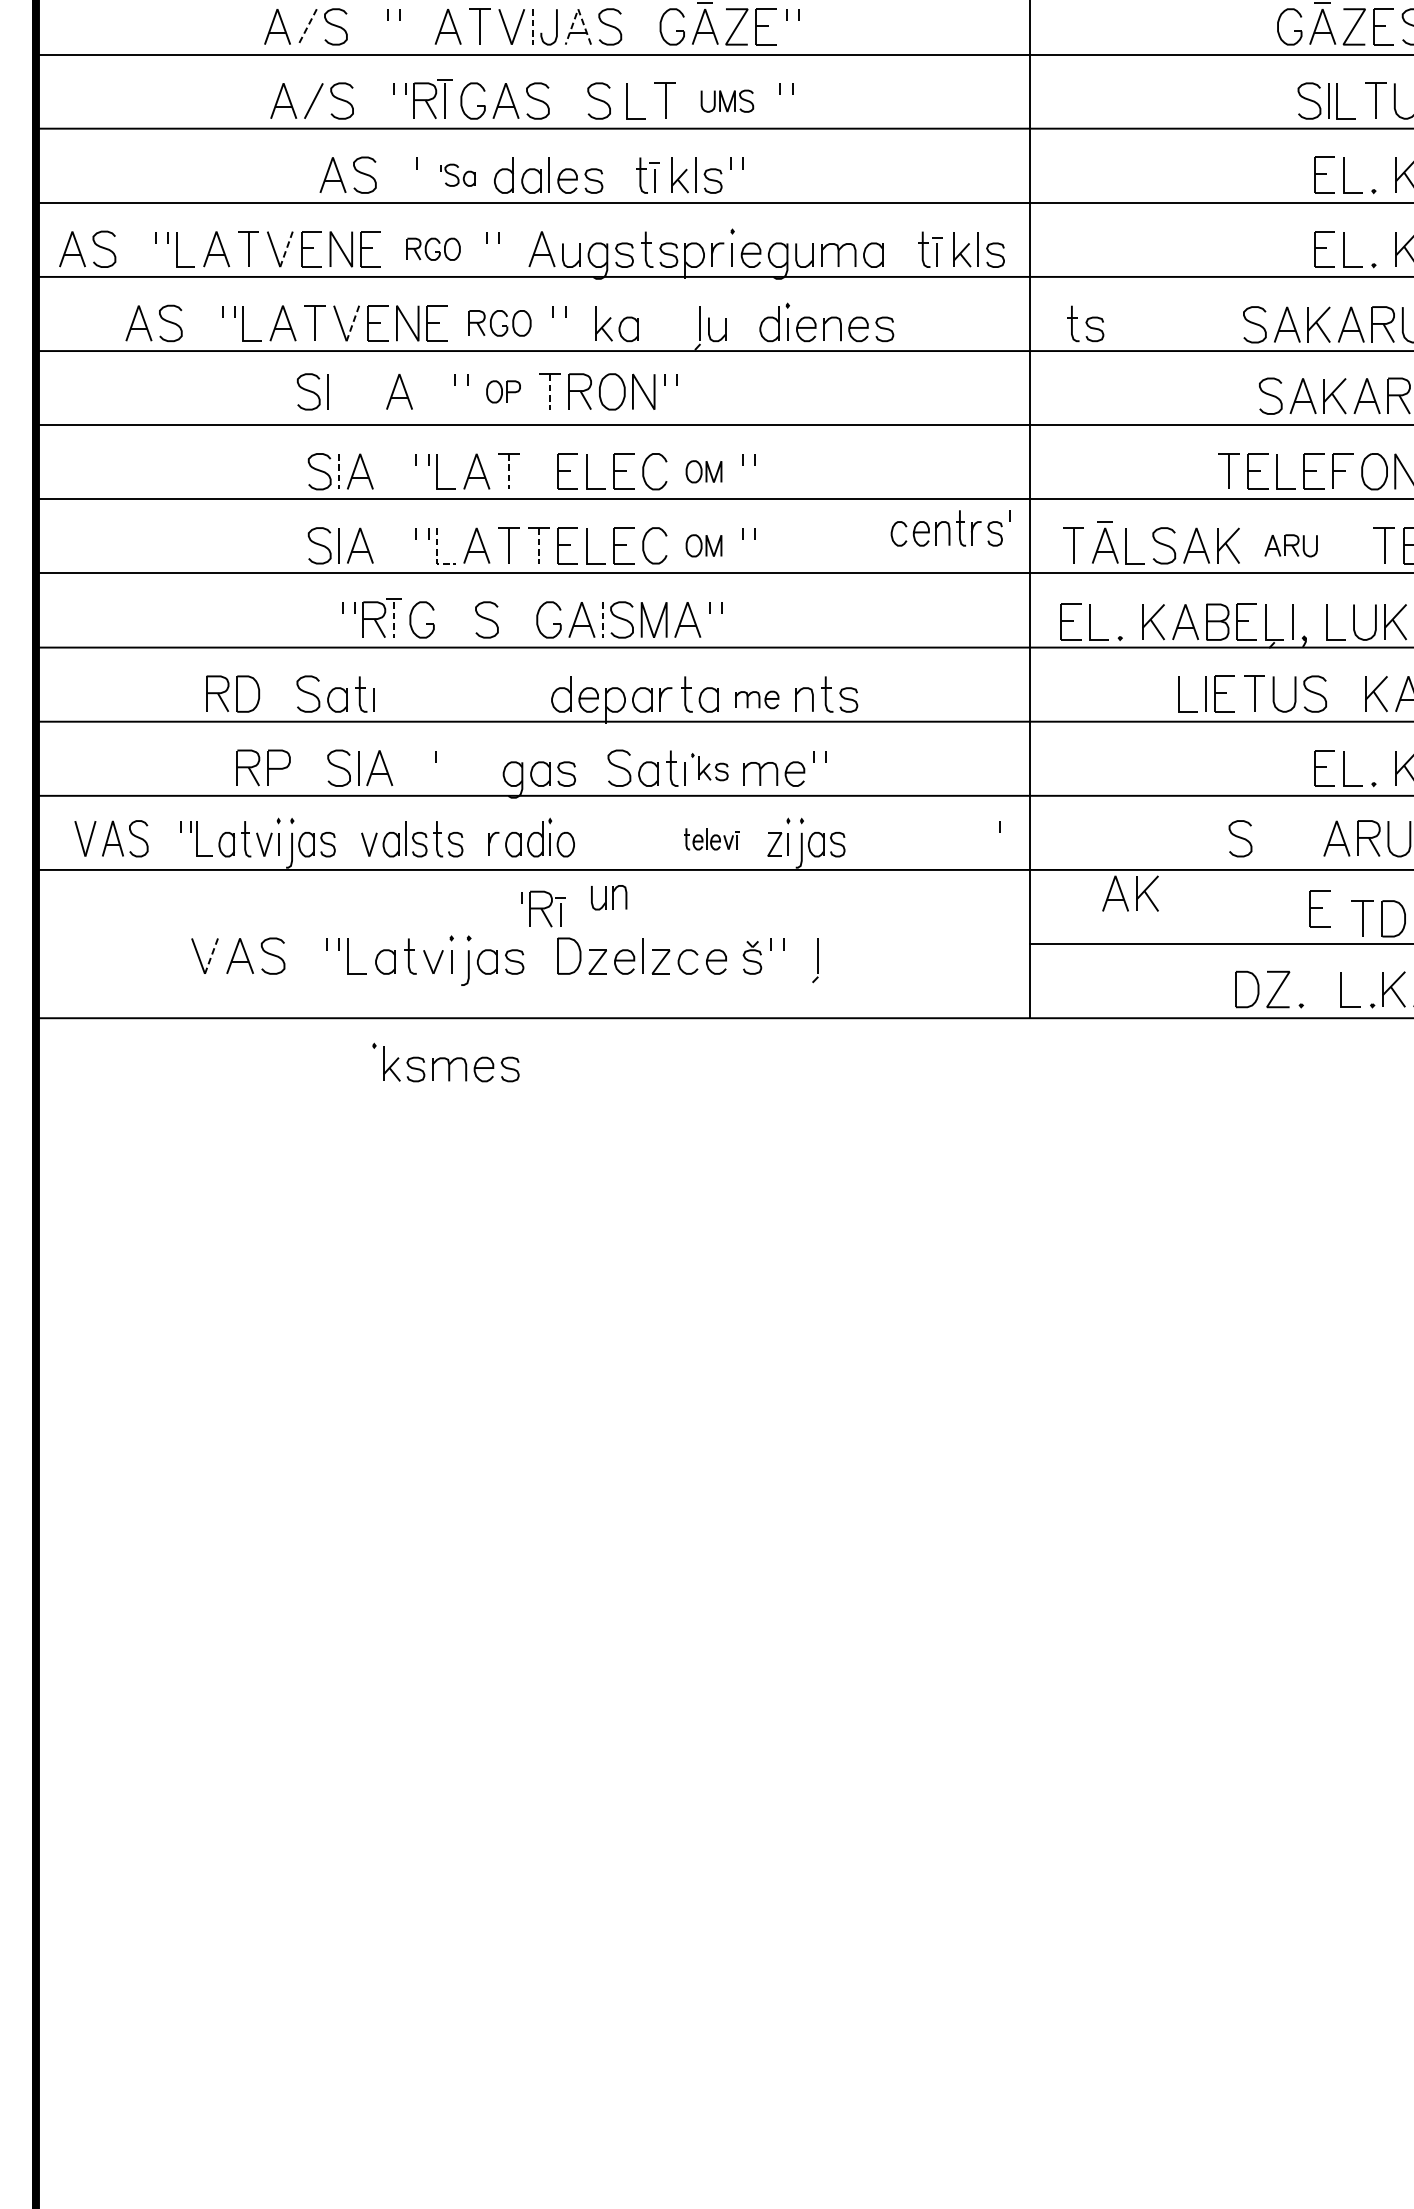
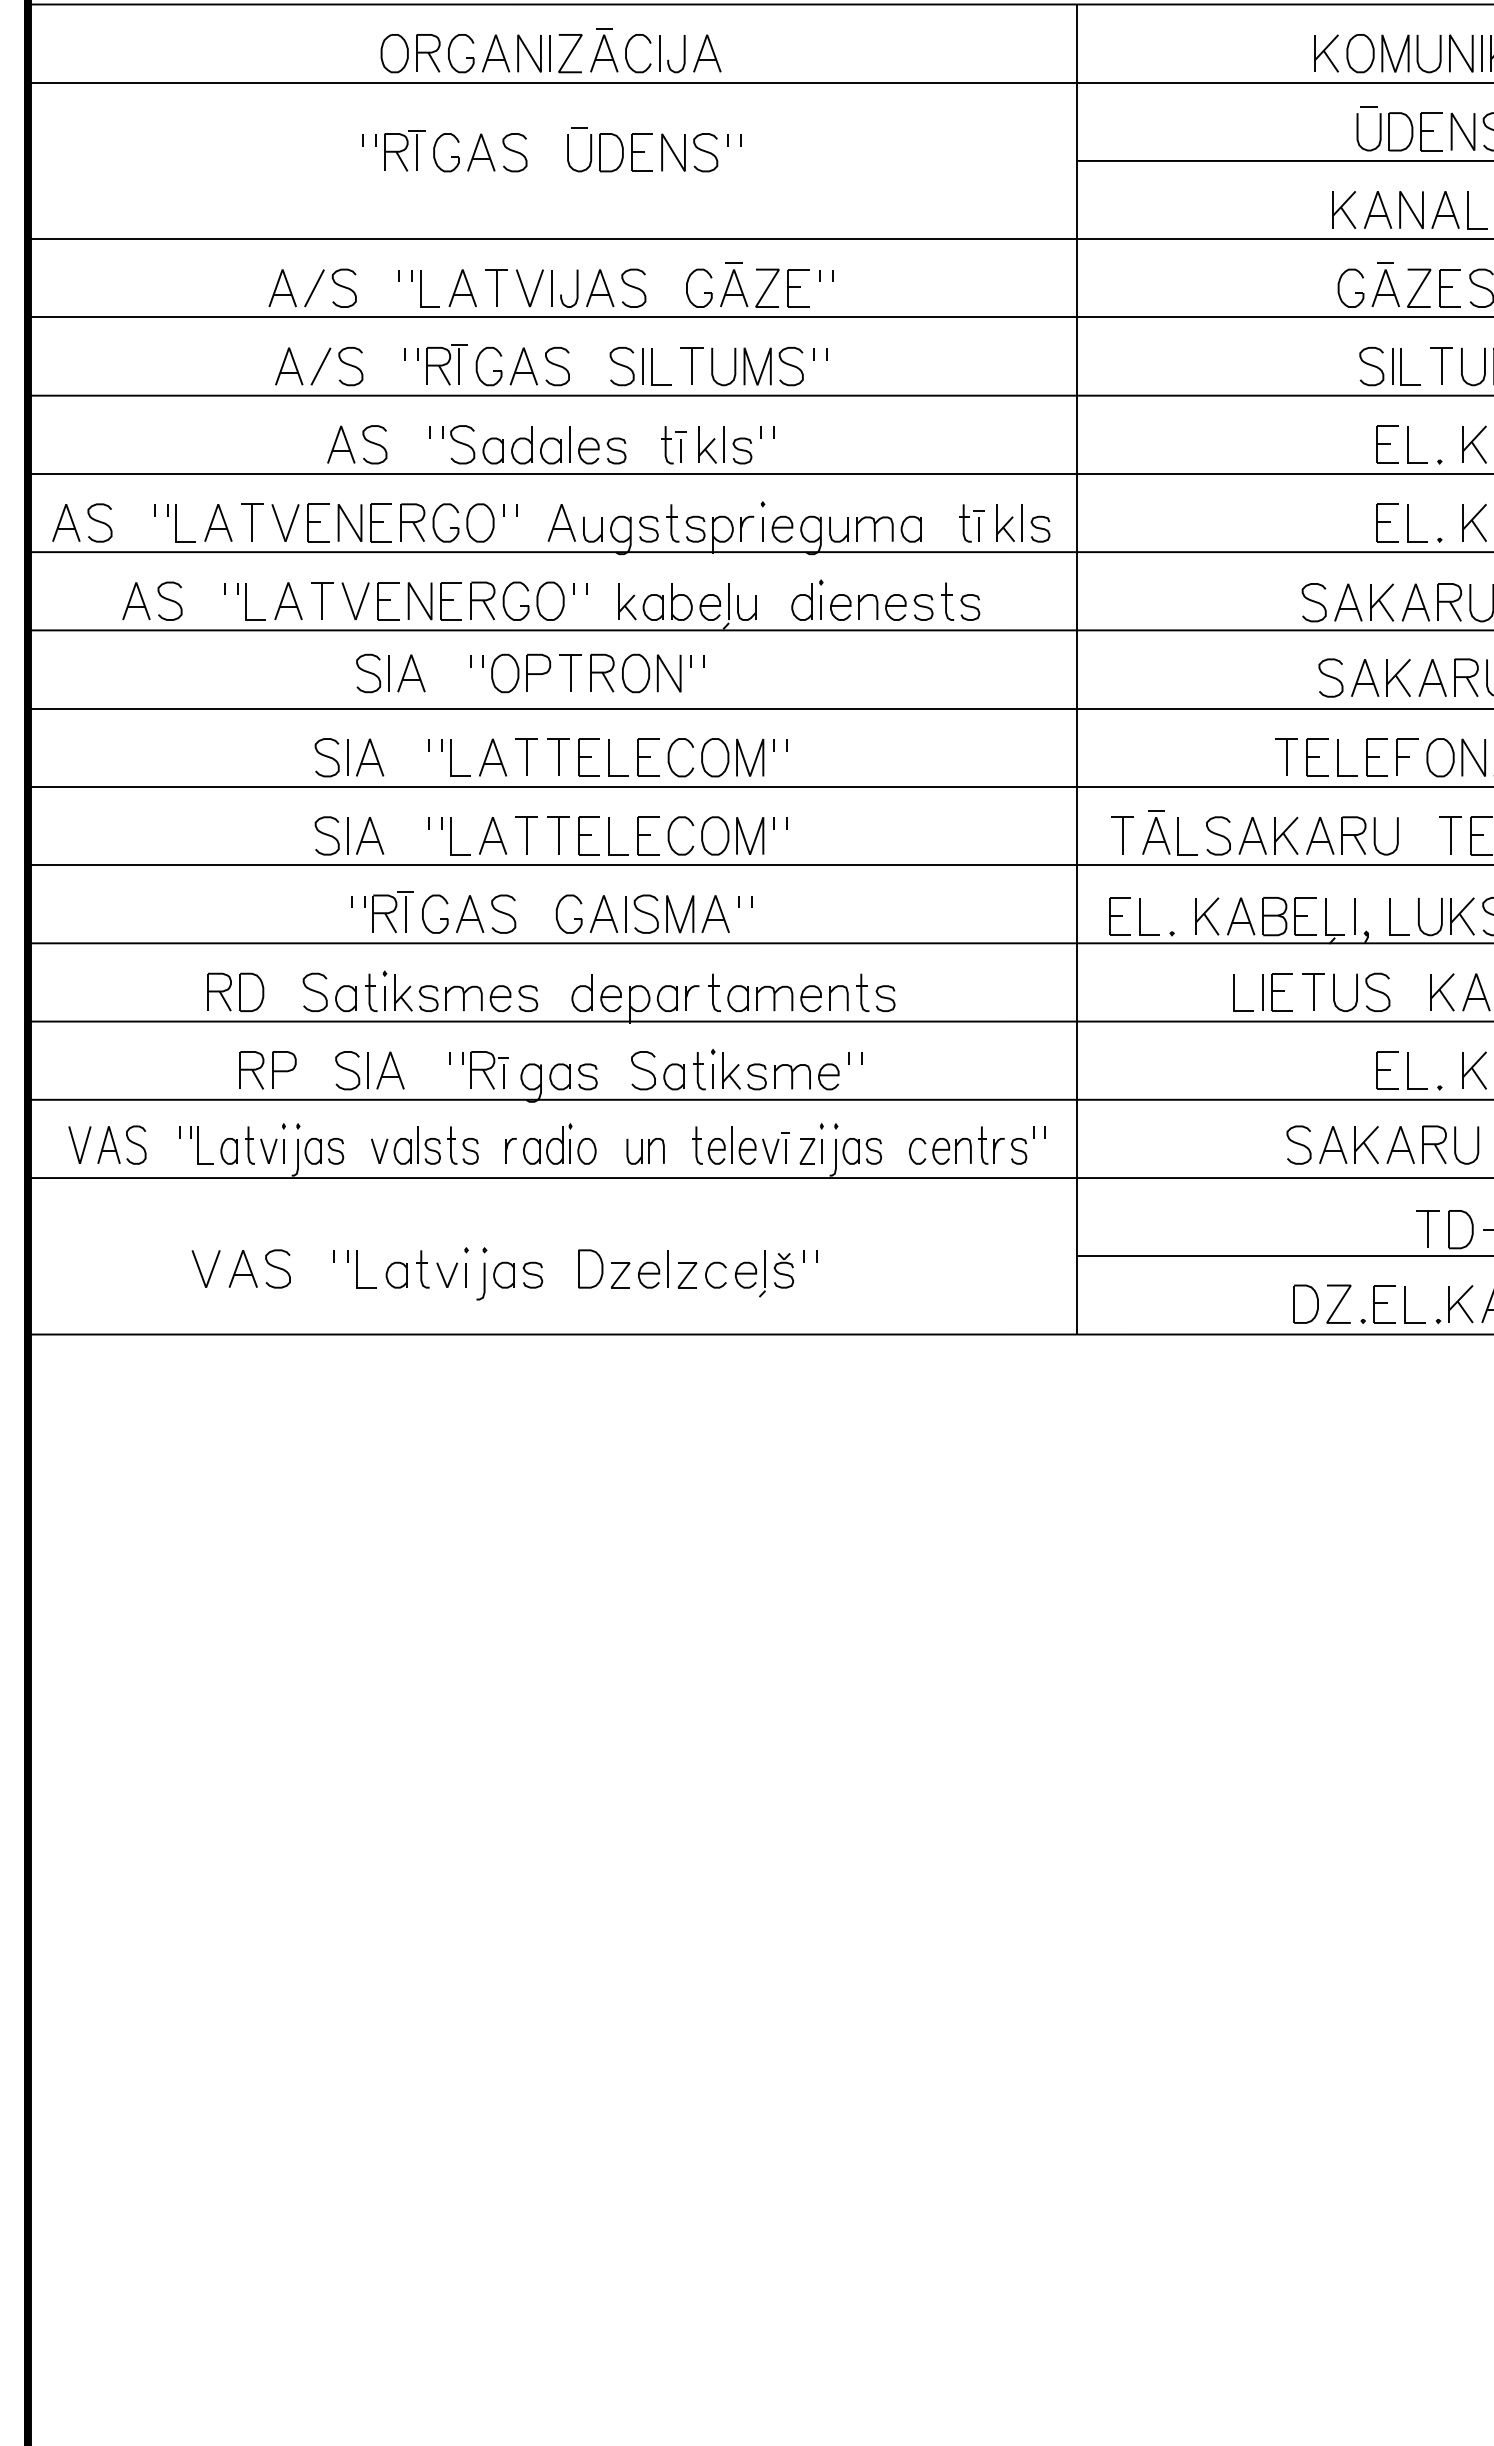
line: (578, 9) -> (600, 269), dashed -> solid
line: (307, 27) -> (314, 288), dashed -> solid
line: (409, 27) -> (421, 288), added
line: (533, 27) -> (552, 288), dashed -> solid
line: (618, 101) -> (642, 366), added
part: (727, 101) -> (757, 366), size x1.67
part: (457, 174) -> (472, 444), size x1.67
part: (433, 248) -> (447, 522), size x1.67
line: (286, 249) -> (292, 523), dashed -> solid
part: (500, 322) -> (517, 600), size x1.43
line: (353, 323) -> (362, 601), dashed -> solid
part: (668, 323) -> (695, 601), added
part: (1085, 323) -> (960, 601), moved
part: (312, 391) -> (372, 673), moved
part: (503, 391) -> (521, 673), size x1.67
line: (550, 391) -> (570, 673), dashed -> solid
part: (538, 470) -> (558, 756), added
line: (338, 471) -> (347, 757), dashed -> solid
line: (508, 471) -> (526, 757), dashed -> solid
part: (703, 471) -> (732, 757), size x1.67
part: (950, 528) -> (971, 1145), moved
line: (538, 545) -> (558, 835), dashed -> solid
part: (703, 545) -> (732, 835), size x1.67
part: (1291, 545) -> (1352, 835), size x1.67
line: (436, 555) -> (450, 846), dashed -> solid
part: (455, 619) -> (470, 913), added
line: (393, 620) -> (405, 914), dashed -> solid
line: (603, 620) -> (626, 914), dashed -> solid
part: (756, 699) -> (788, 998), size x1.43
part: (709, 767) -> (738, 1069), size x1.43
part: (711, 839) -> (740, 1145), size x1.67
part: (1130, 894) -> (1348, 1145), moved
part: (608, 897) -> (645, 1151), moved
part: (543, 909) -> (485, 1070), moved
part: (1319, 909) -> (1384, 1304), moved
line: (211, 956) -> (213, 1269), dashed -> solid
part: (815, 960) -> (762, 1273), moved
part: (446, 1061) -> (460, 990), moved

